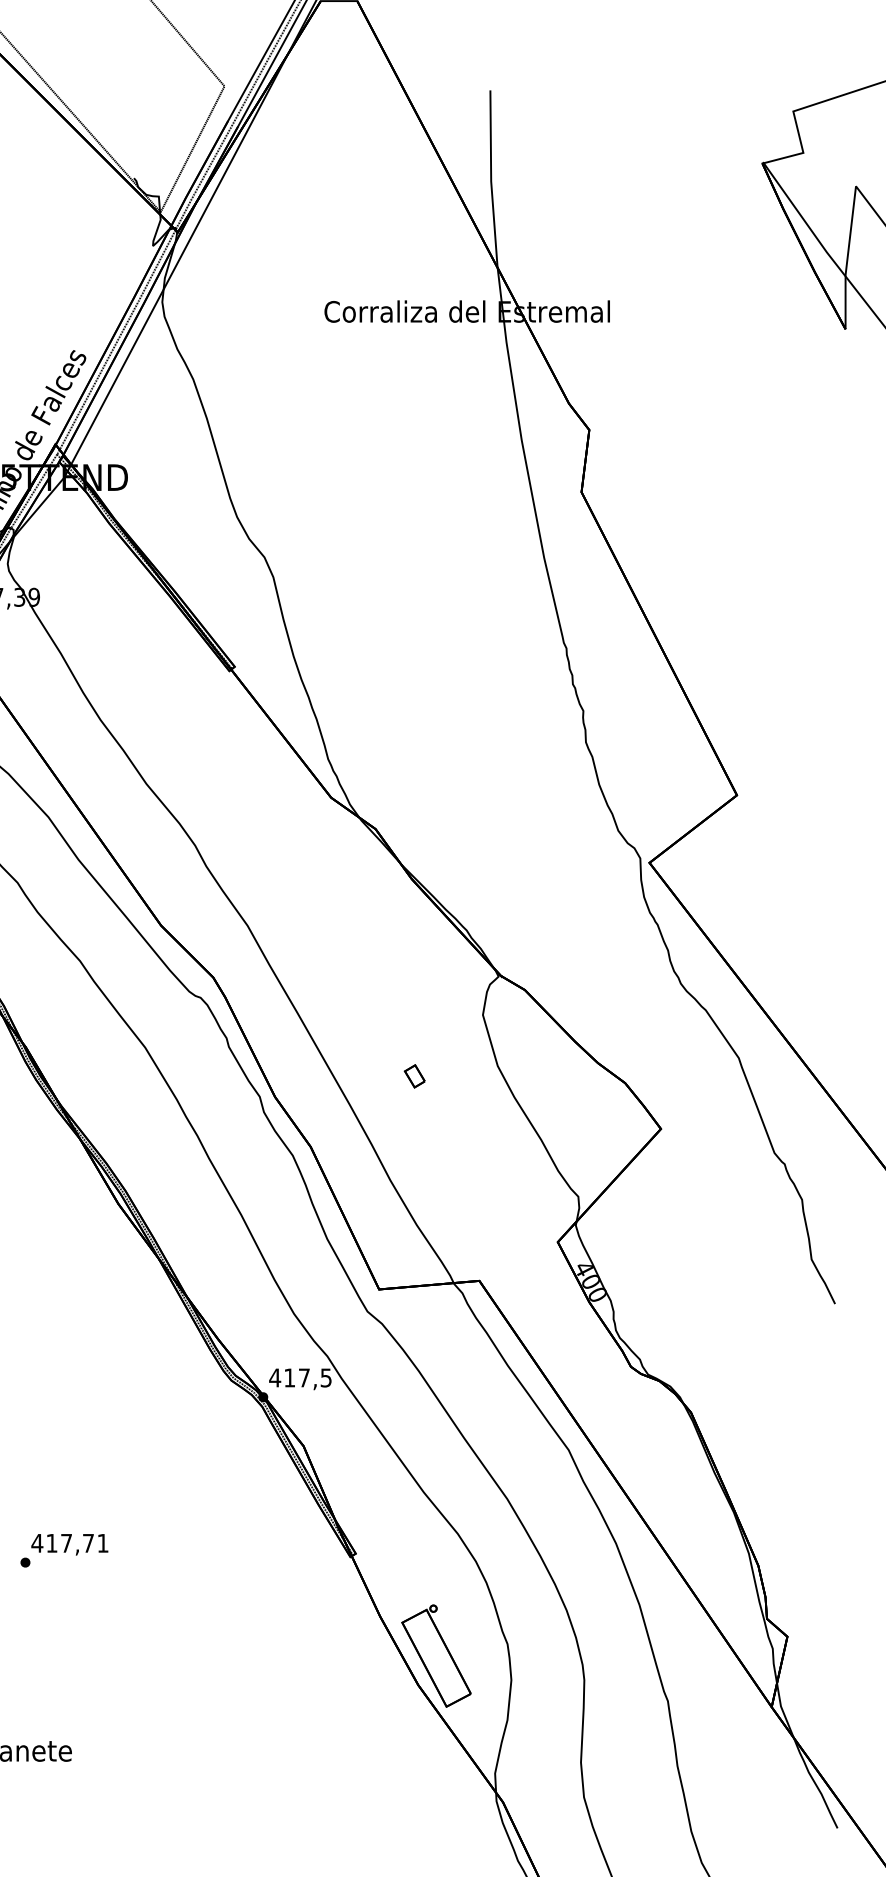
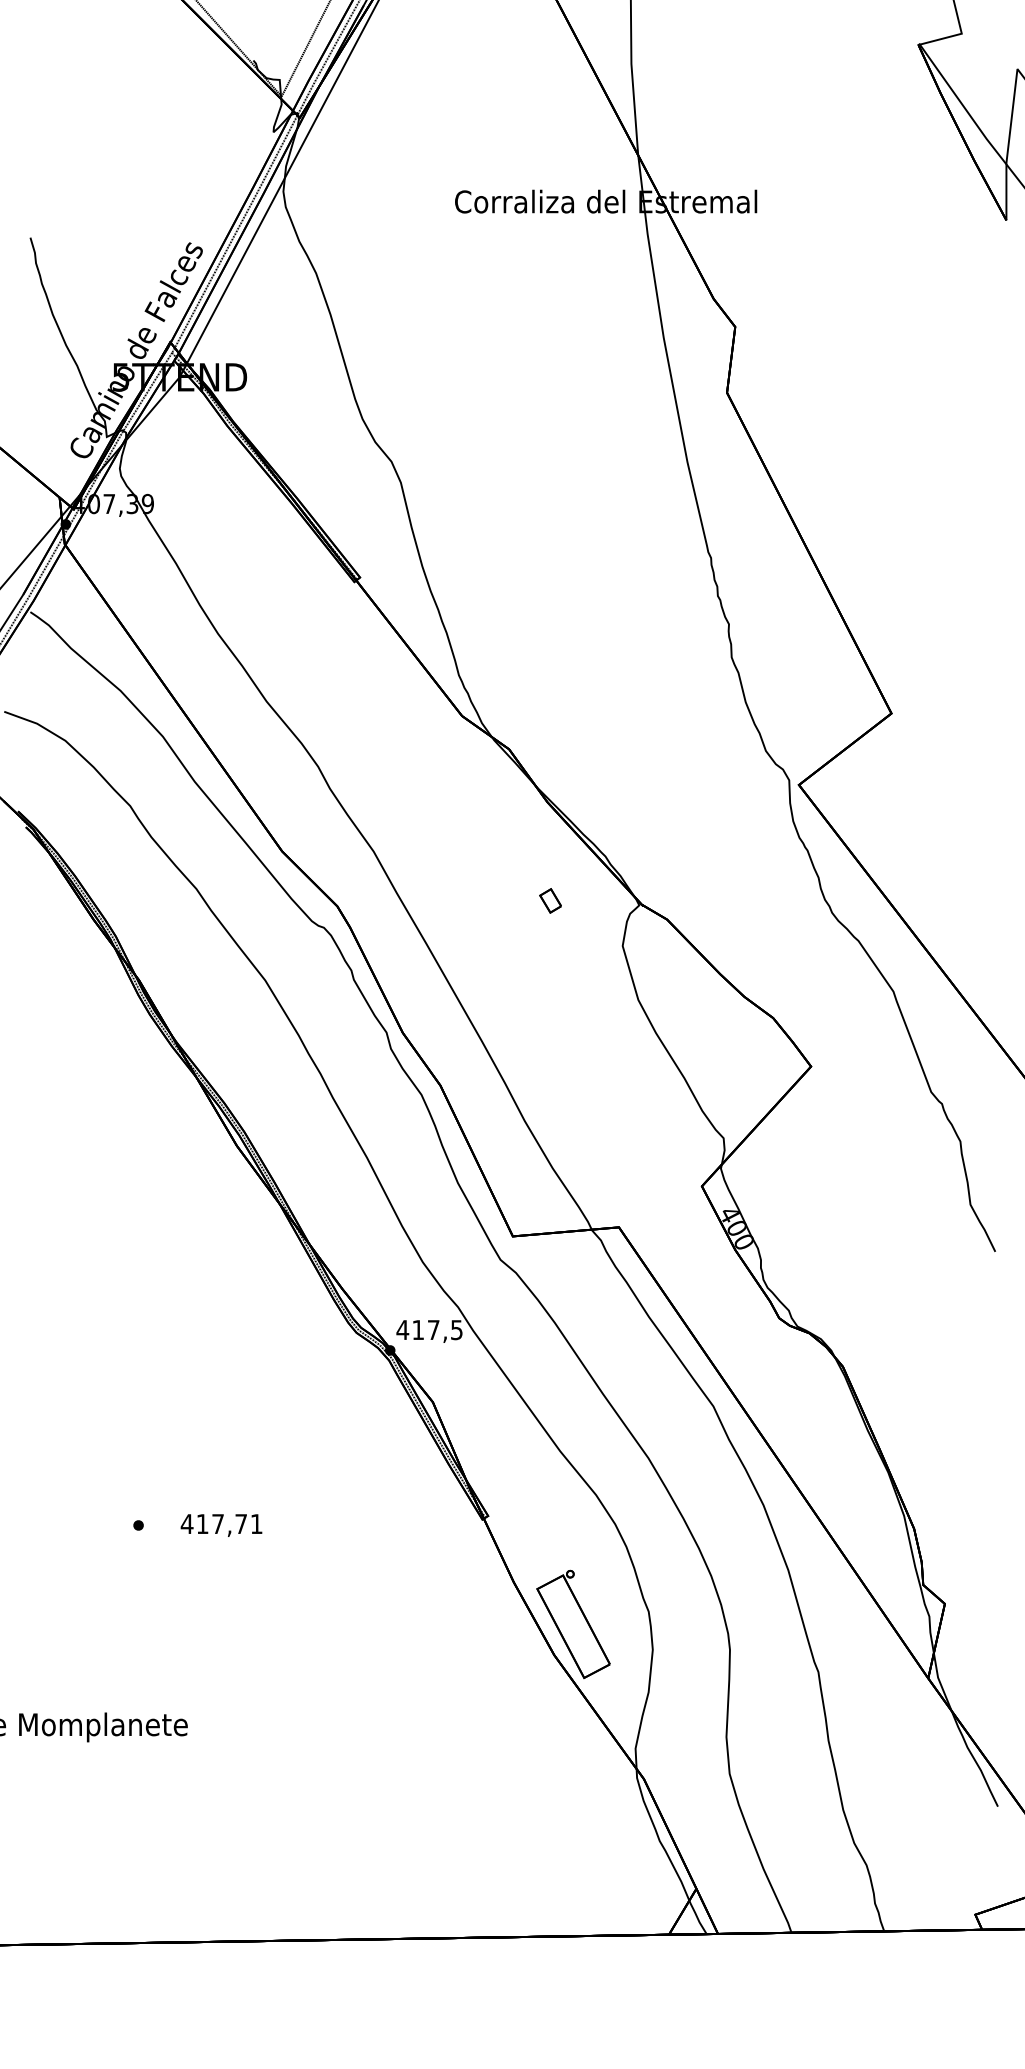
part: (414, 1075) -> (550, 900), moved
text: (69, 1544) -> (221, 1525), moved

